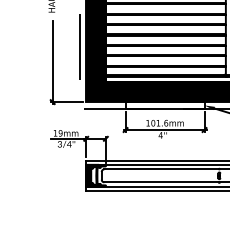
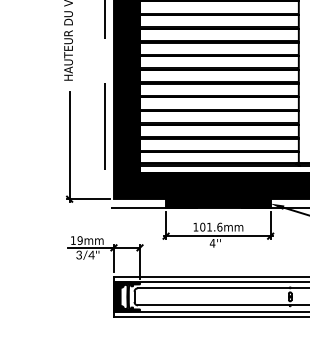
fill: (165, 105) -> (218, 203), added

